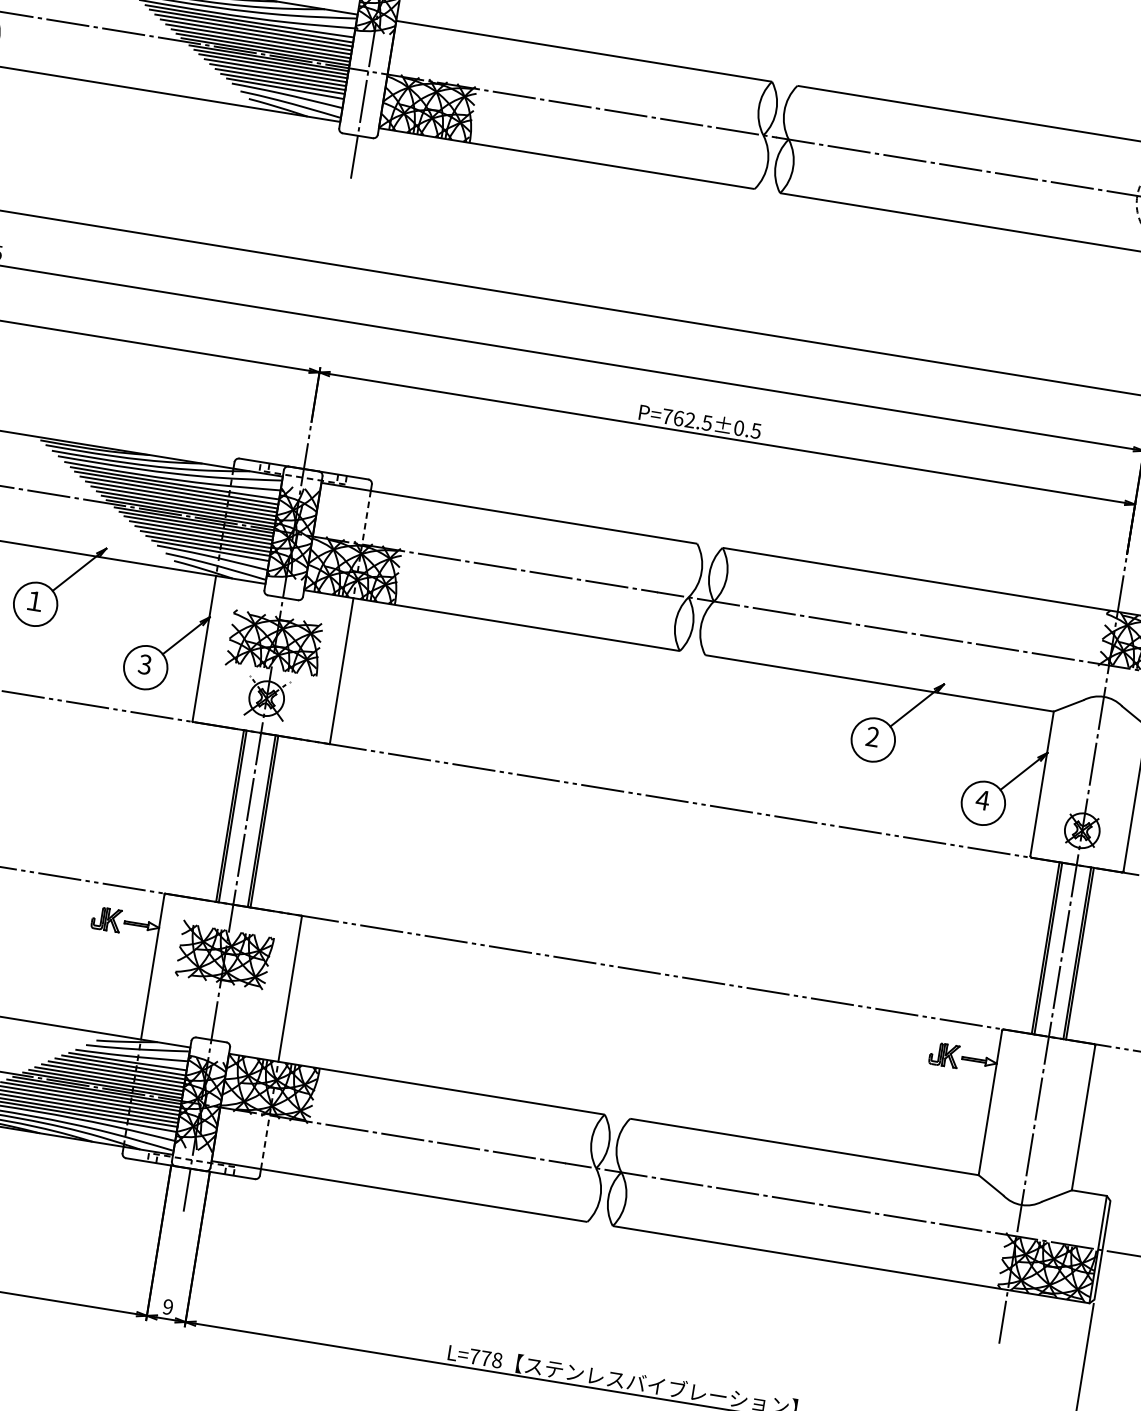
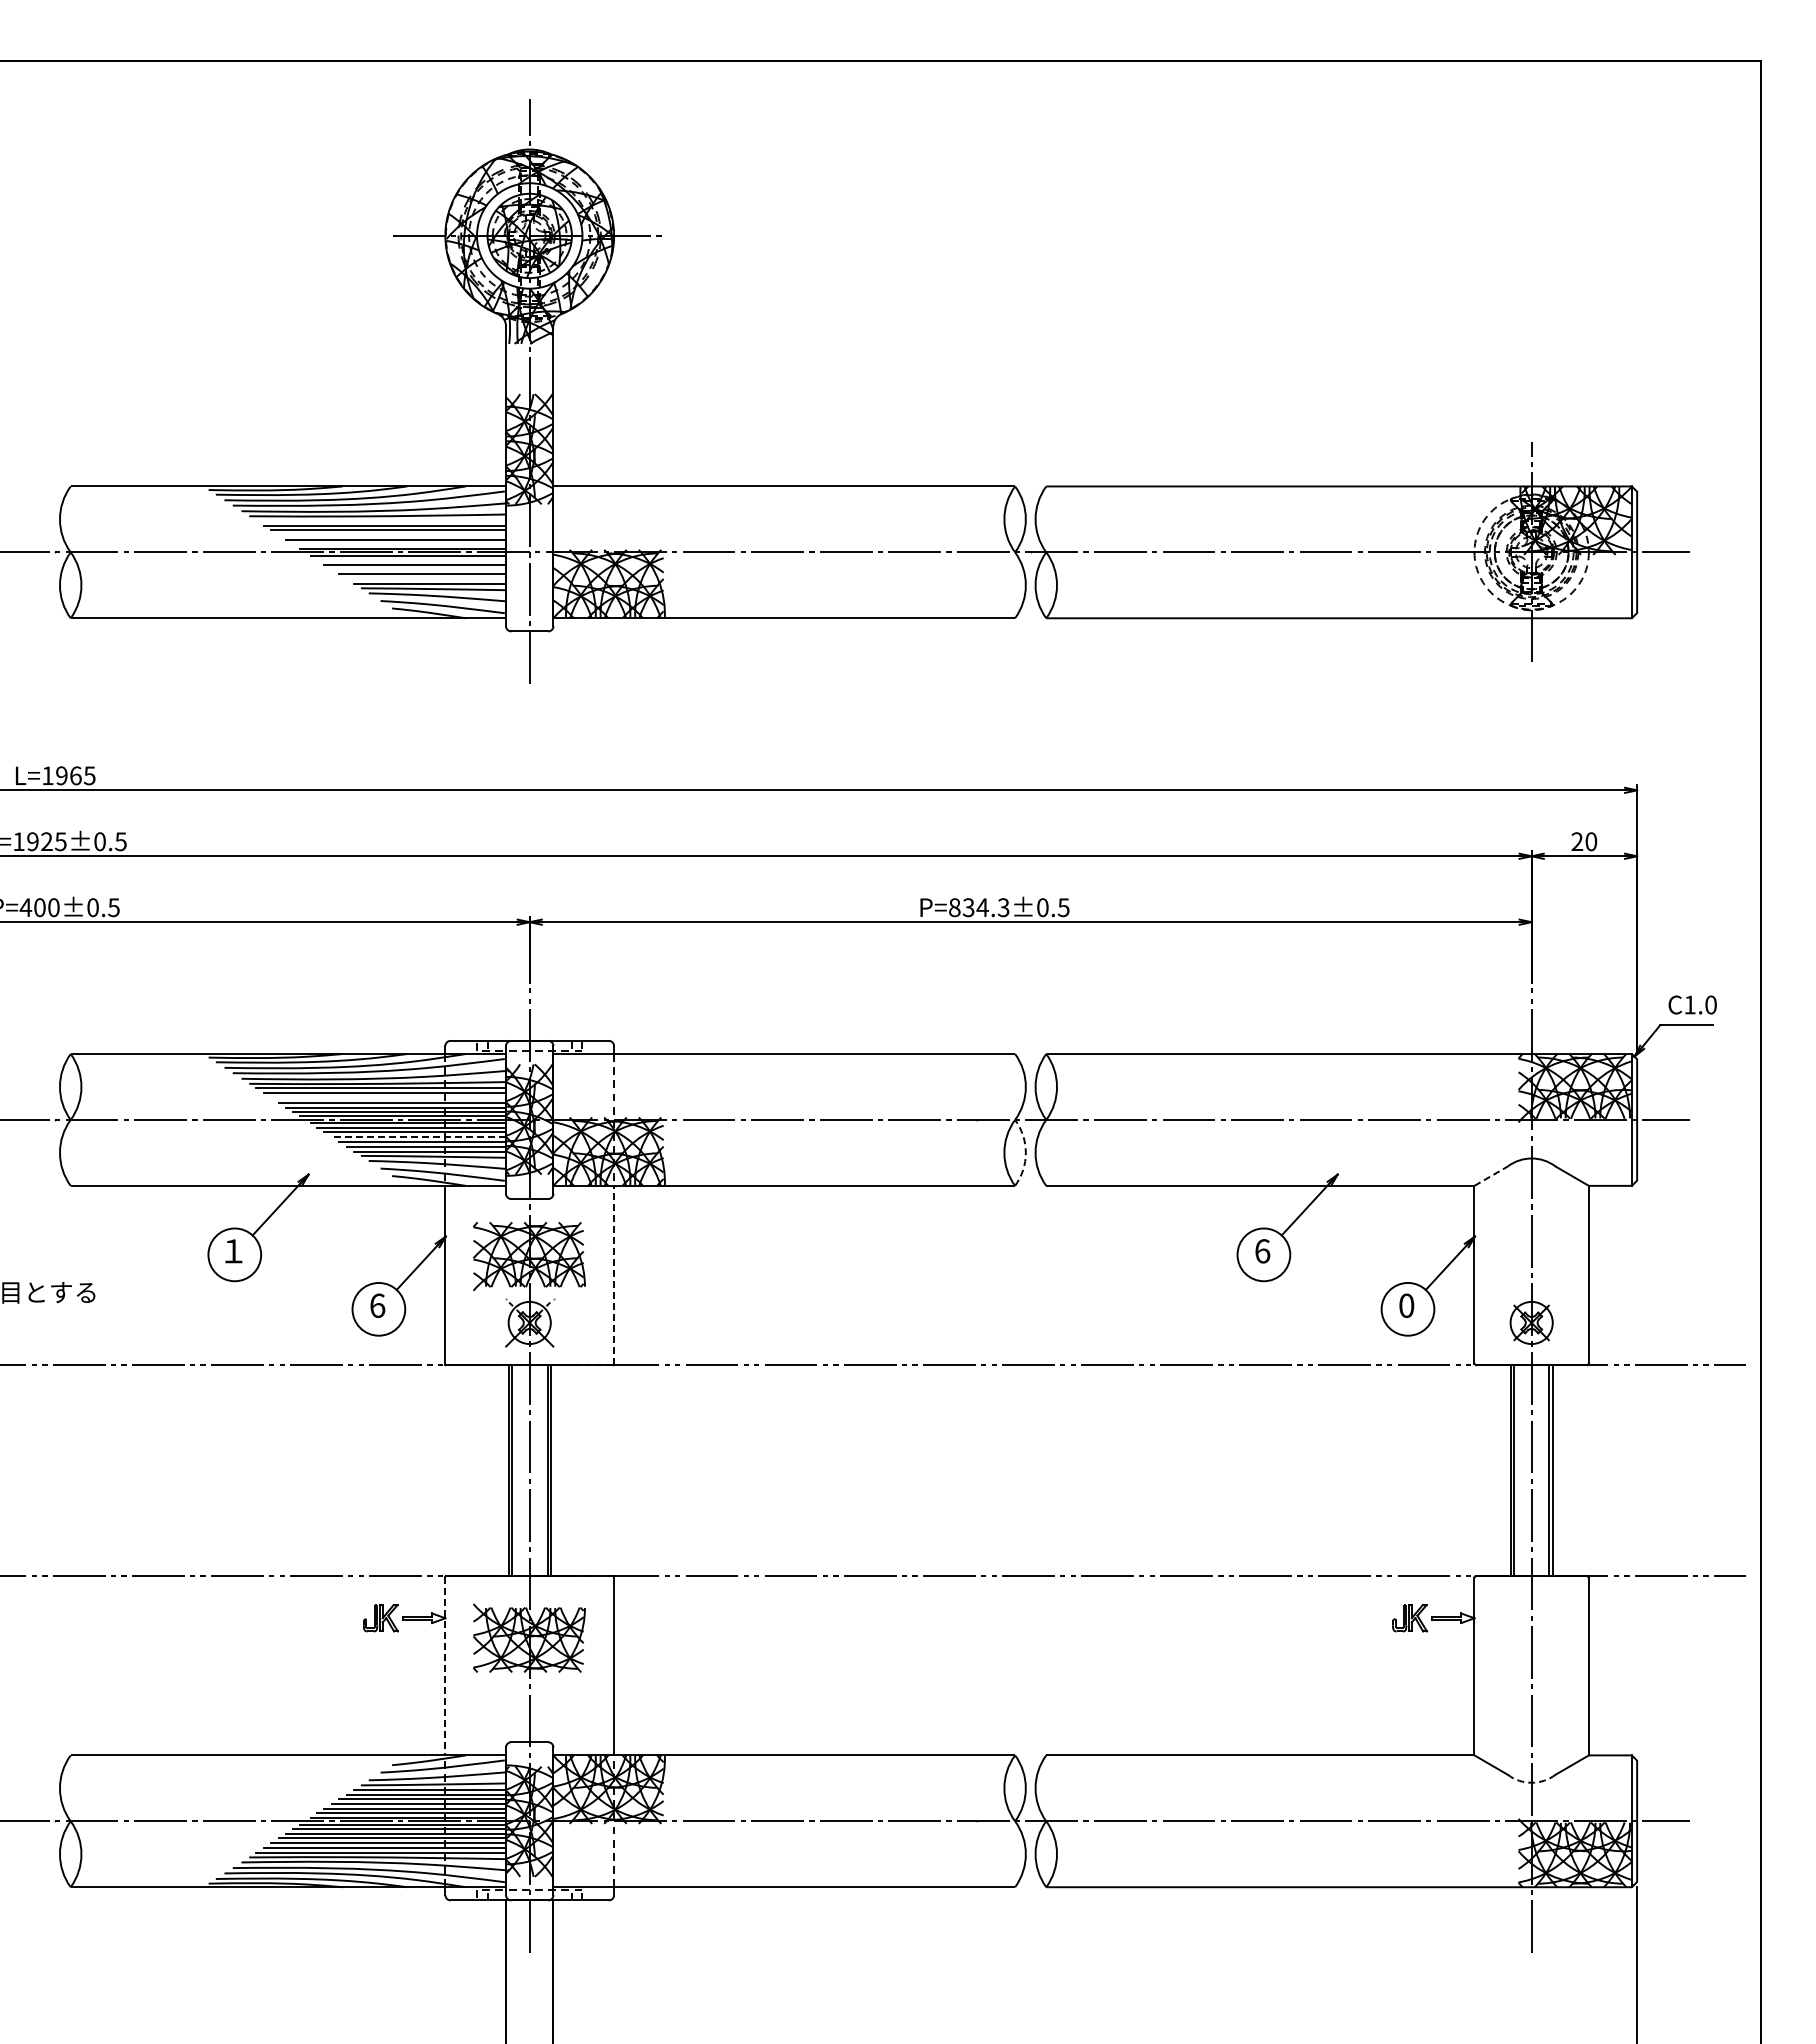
line: (251, 25) -> (381, 520), removed
line: (258, 39) -> (392, 535), removed
line: (263, 47) -> (399, 544), removed
line: (270, 62) -> (411, 560), removed
line: (275, 70) -> (418, 569), removed
line: (280, 79) -> (426, 579), removed
text: (687, 419) -> (979, 907), P=762.5±0.5 -> P=834.3±0.5
line: (181, 497) -> (388, 1098), removed
line: (200, 533) -> (418, 1137), solid -> dashed
arc: (692, 625) -> (1025, 1152), solid -> dashed
text: (145, 664) -> (377, 1305), 3 -> 6
line: (342, 670) -> (614, 1274), solid -> dashed
line: (1069, 705) -> (1491, 1175), solid -> dashed
text: (872, 737) -> (1262, 1251), 2 -> 6
text: (982, 800) -> (1406, 1305), 4 -> 0
line: (152, 967) -> (445, 1666), solid -> dashed
arc: (1021, 1204) -> (1531, 1782), solid -> dashed

